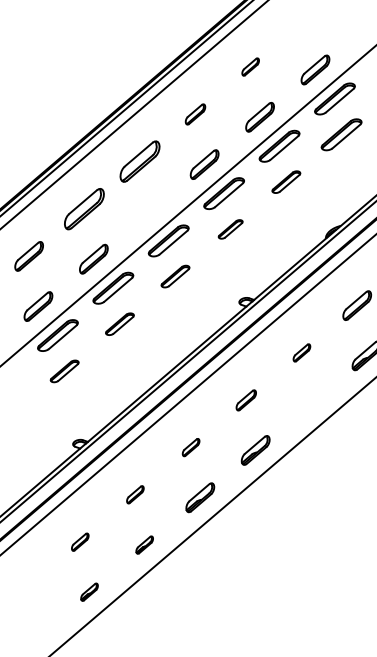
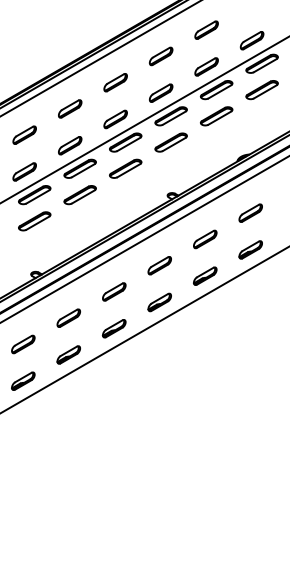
part: (250, 66) -> (206, 29), size x1.67
part: (195, 114) -> (161, 56), size x1.43
part: (139, 161) -> (115, 82), size x0.71
part: (286, 182) -> (216, 116), size x1.43
part: (84, 208) -> (70, 108), size x0.71
part: (149, 212) -> (115, 119), added
part: (229, 229) -> (170, 142), size x1.67
part: (175, 276) -> (125, 168), size x1.43
part: (119, 324) -> (79, 195), size x1.43
part: (302, 352) -> (205, 239), size x1.67
part: (64, 371) -> (34, 221), size x1.43
part: (245, 400) -> (159, 265), size x1.43
part: (311, 402) -> (205, 275), added
part: (191, 446) -> (114, 291), size x1.67
part: (134, 493) -> (68, 317), size x1.67
part: (80, 542) -> (23, 344), size x1.67
part: (144, 544) -> (68, 354), size x1.67
part: (89, 591) -> (23, 380), size x1.67

